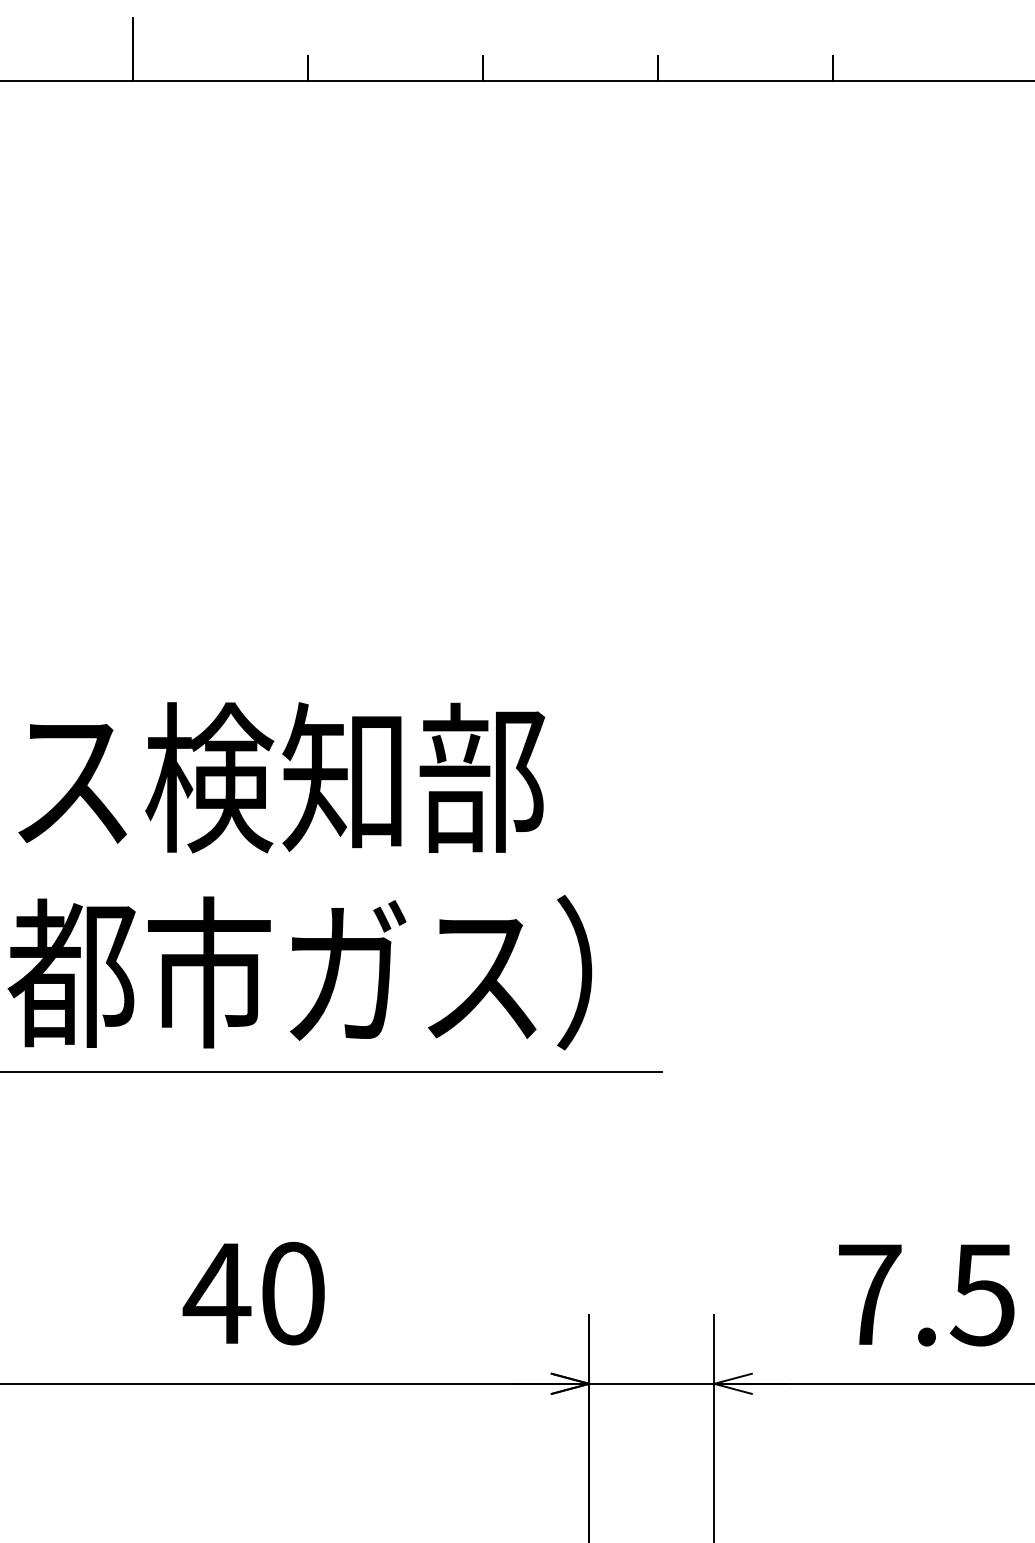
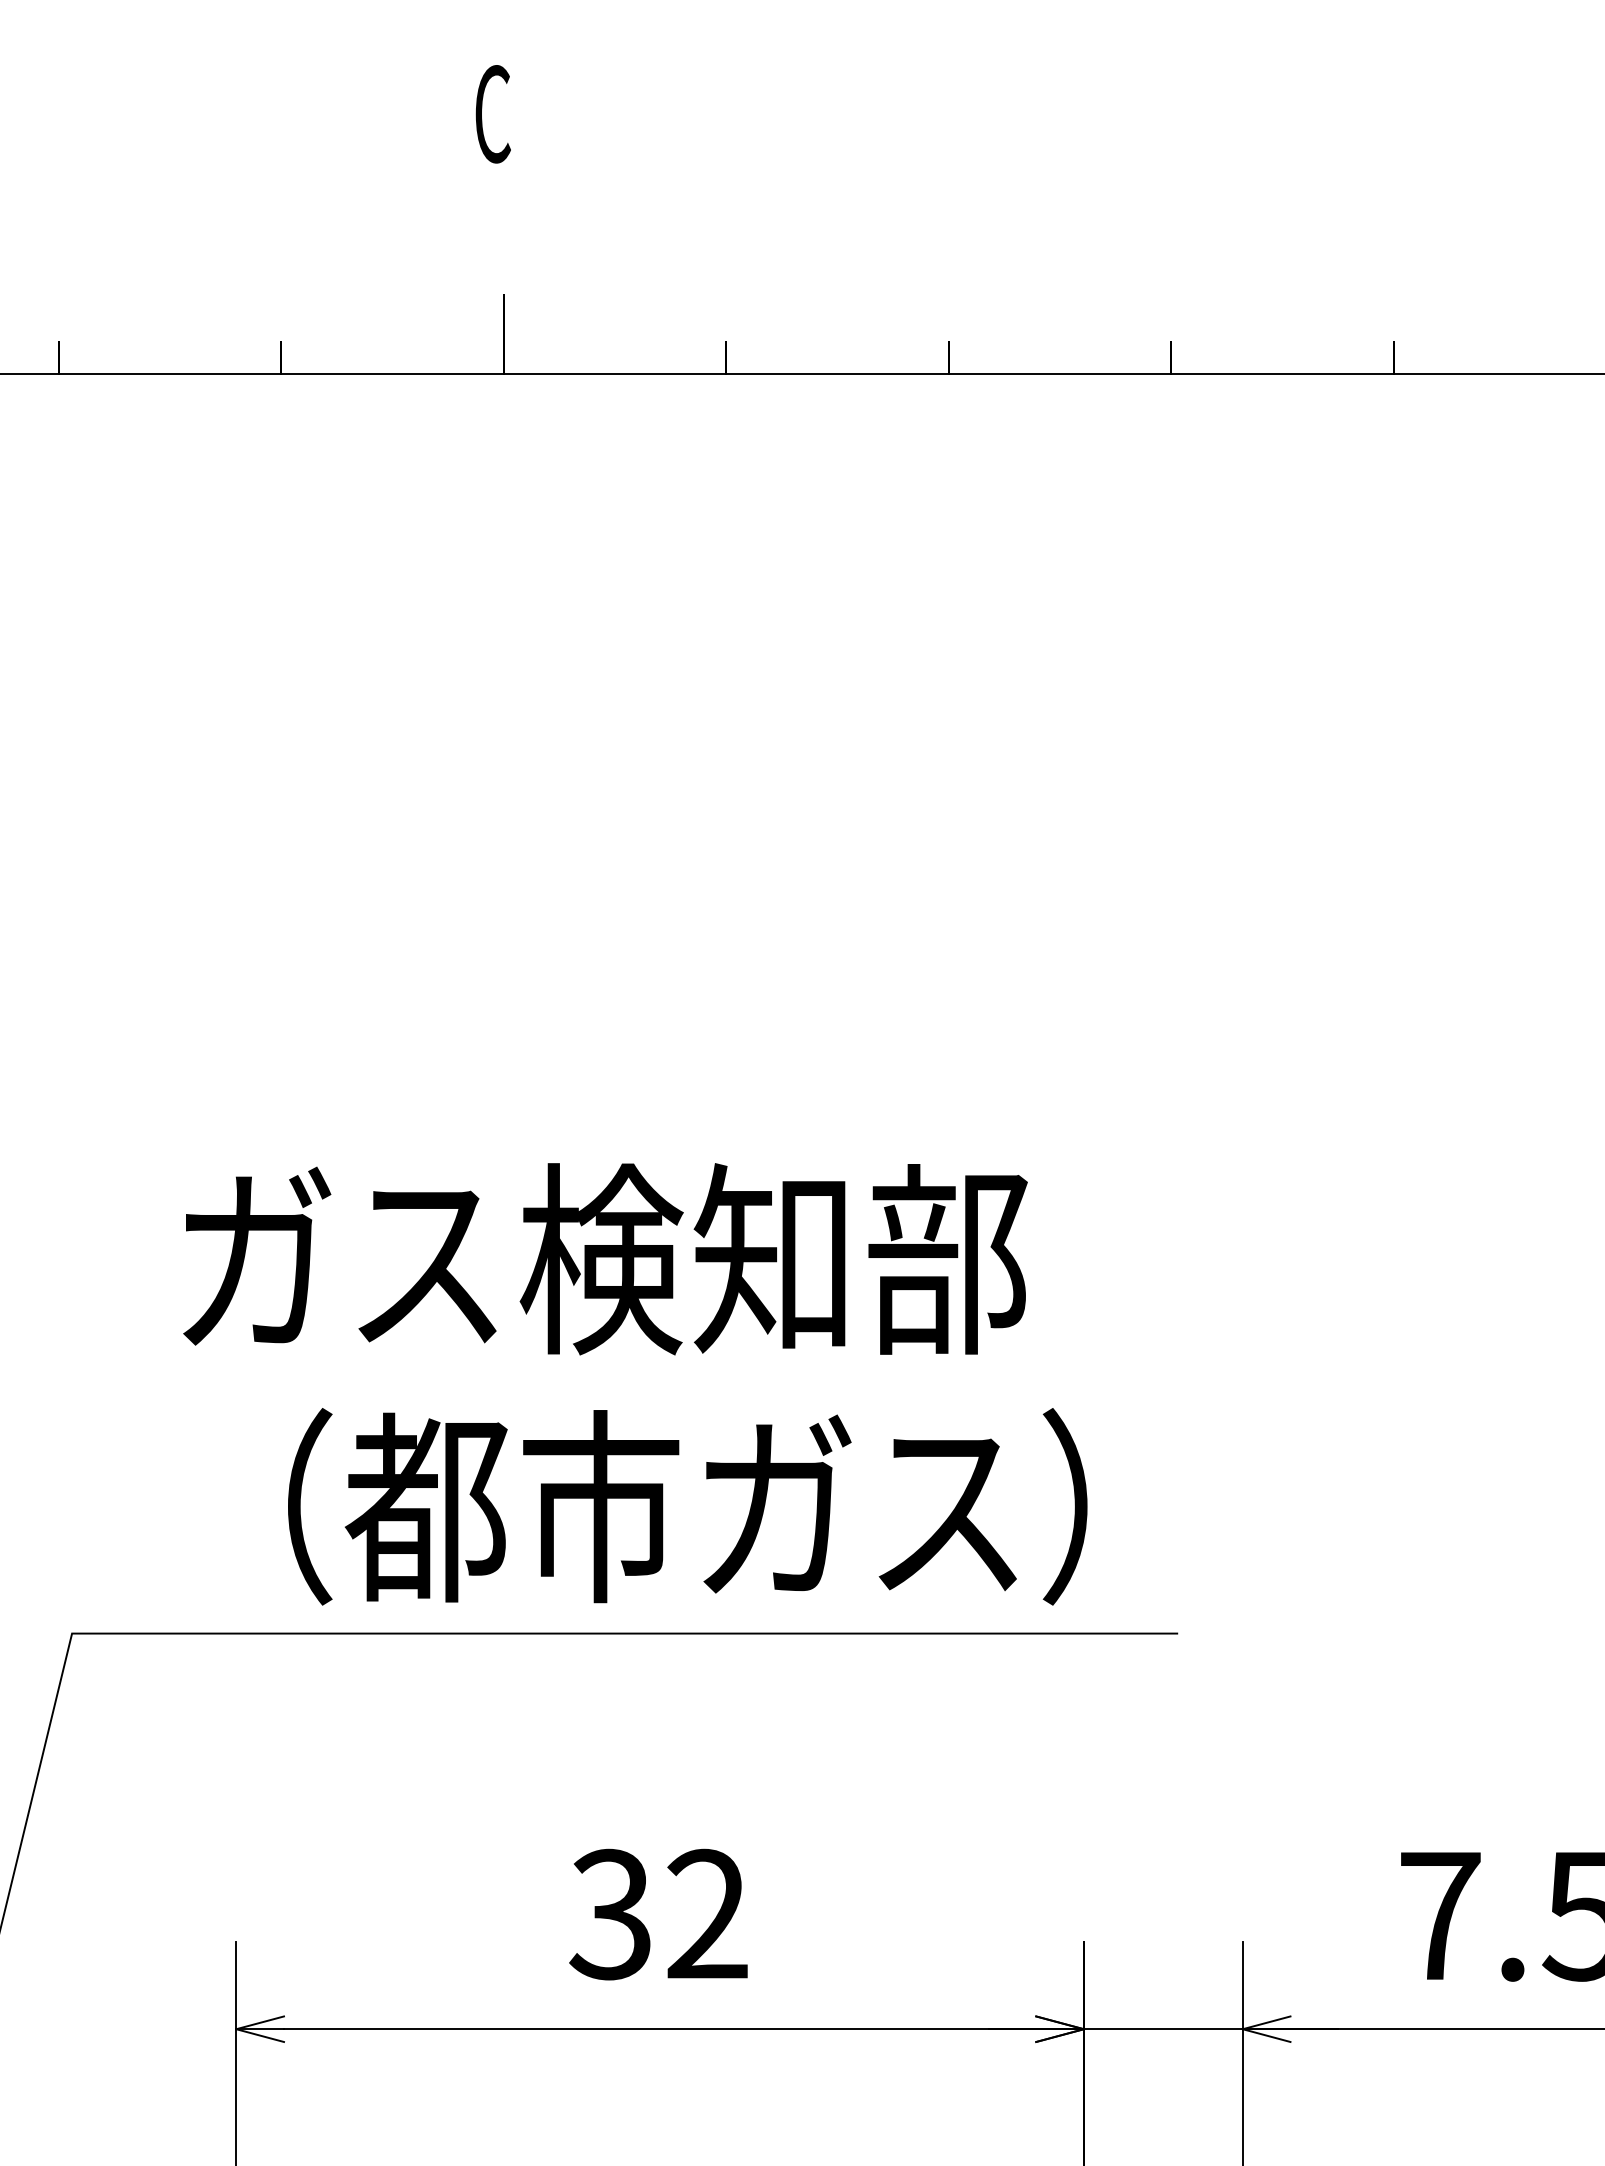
text: (253, 1293) -> (657, 1914), 40 -> 32

